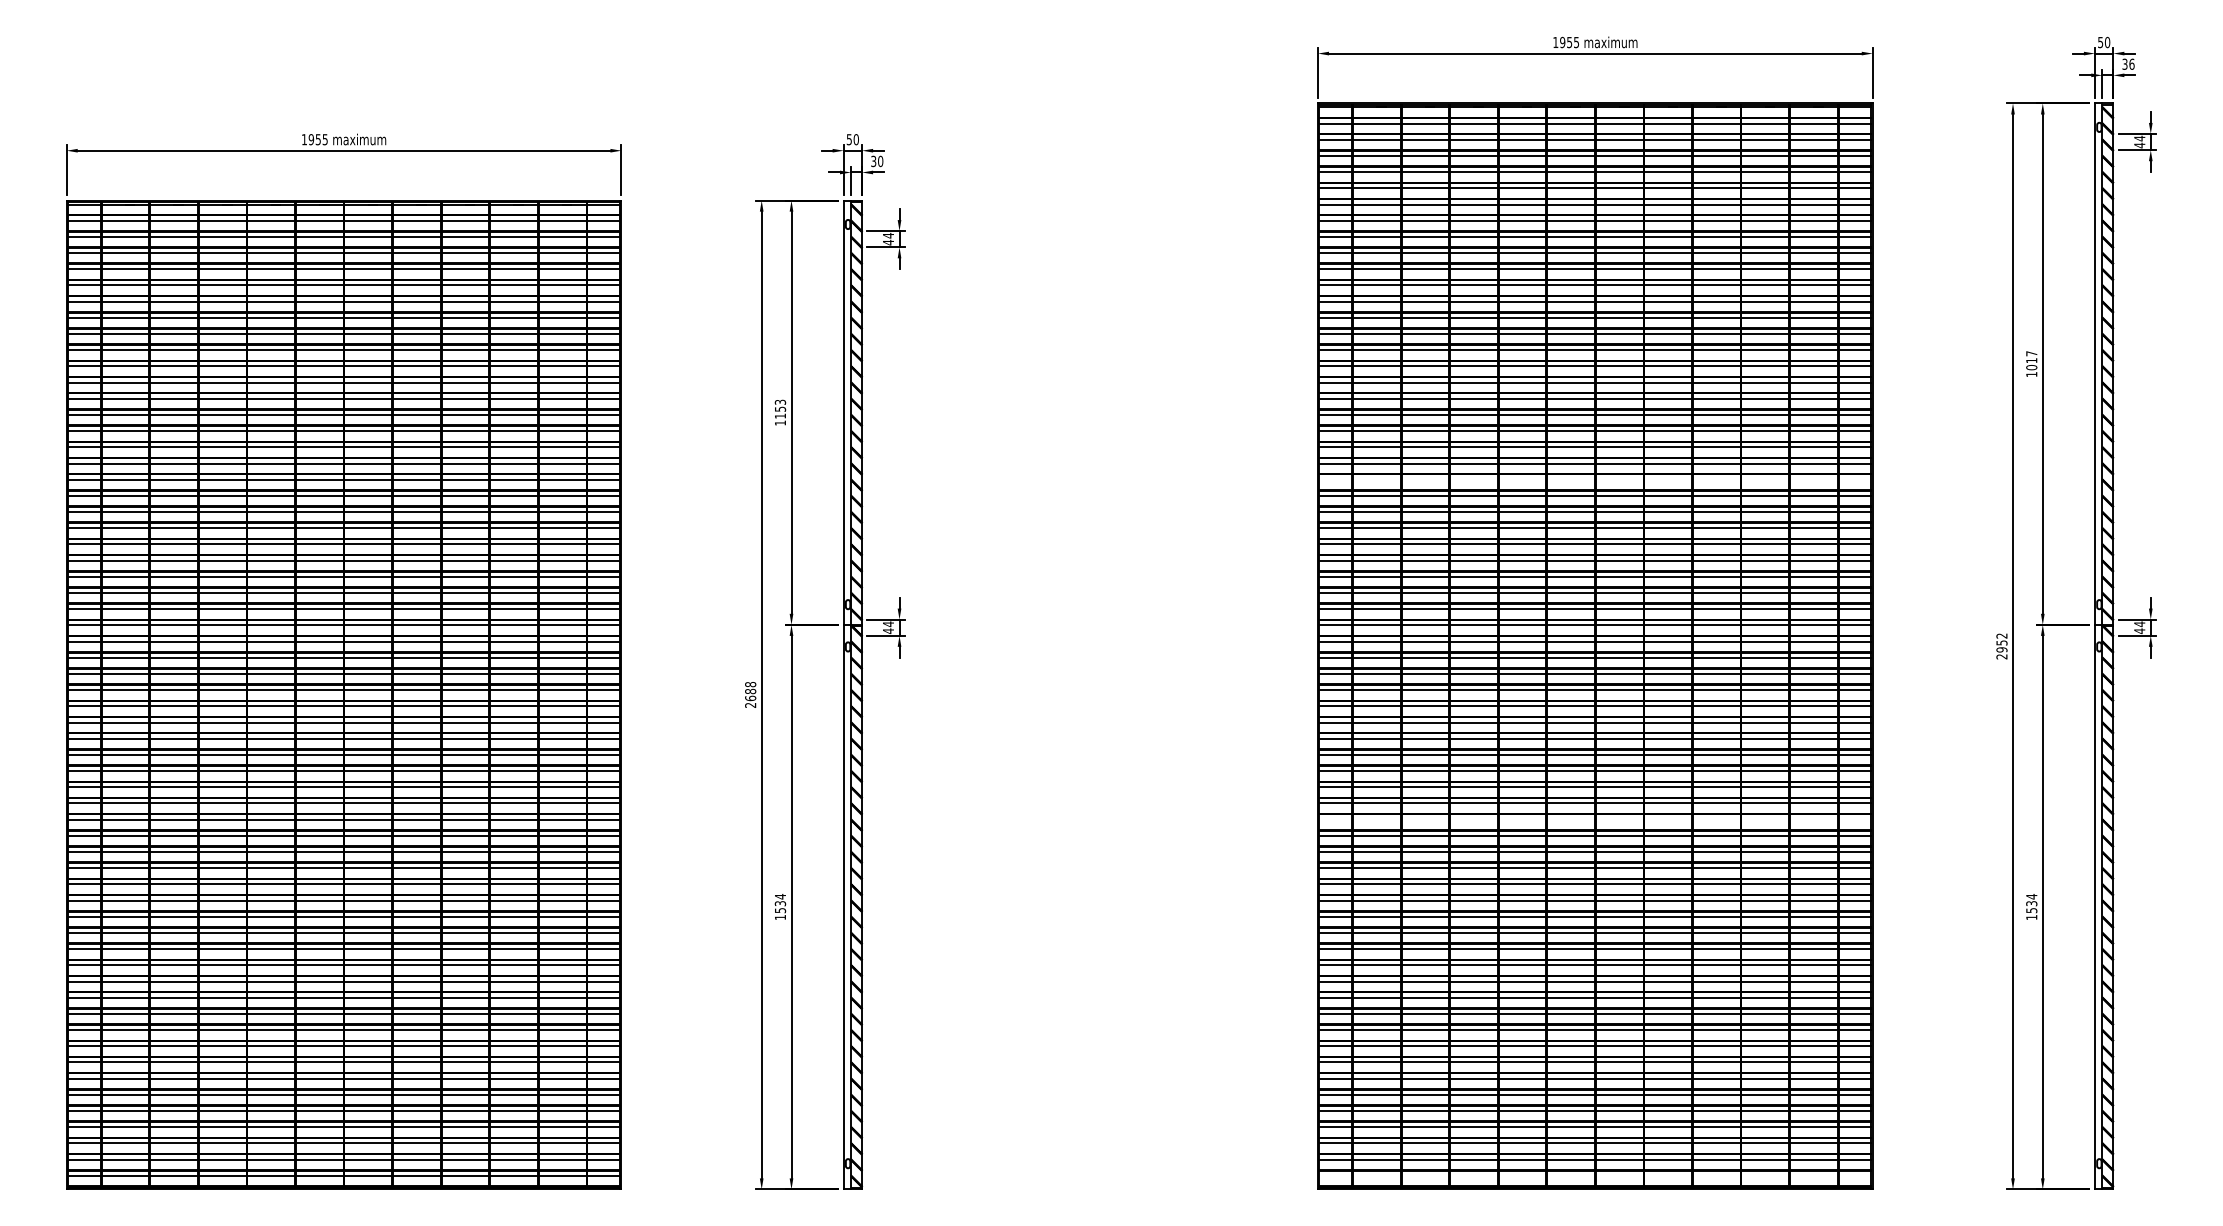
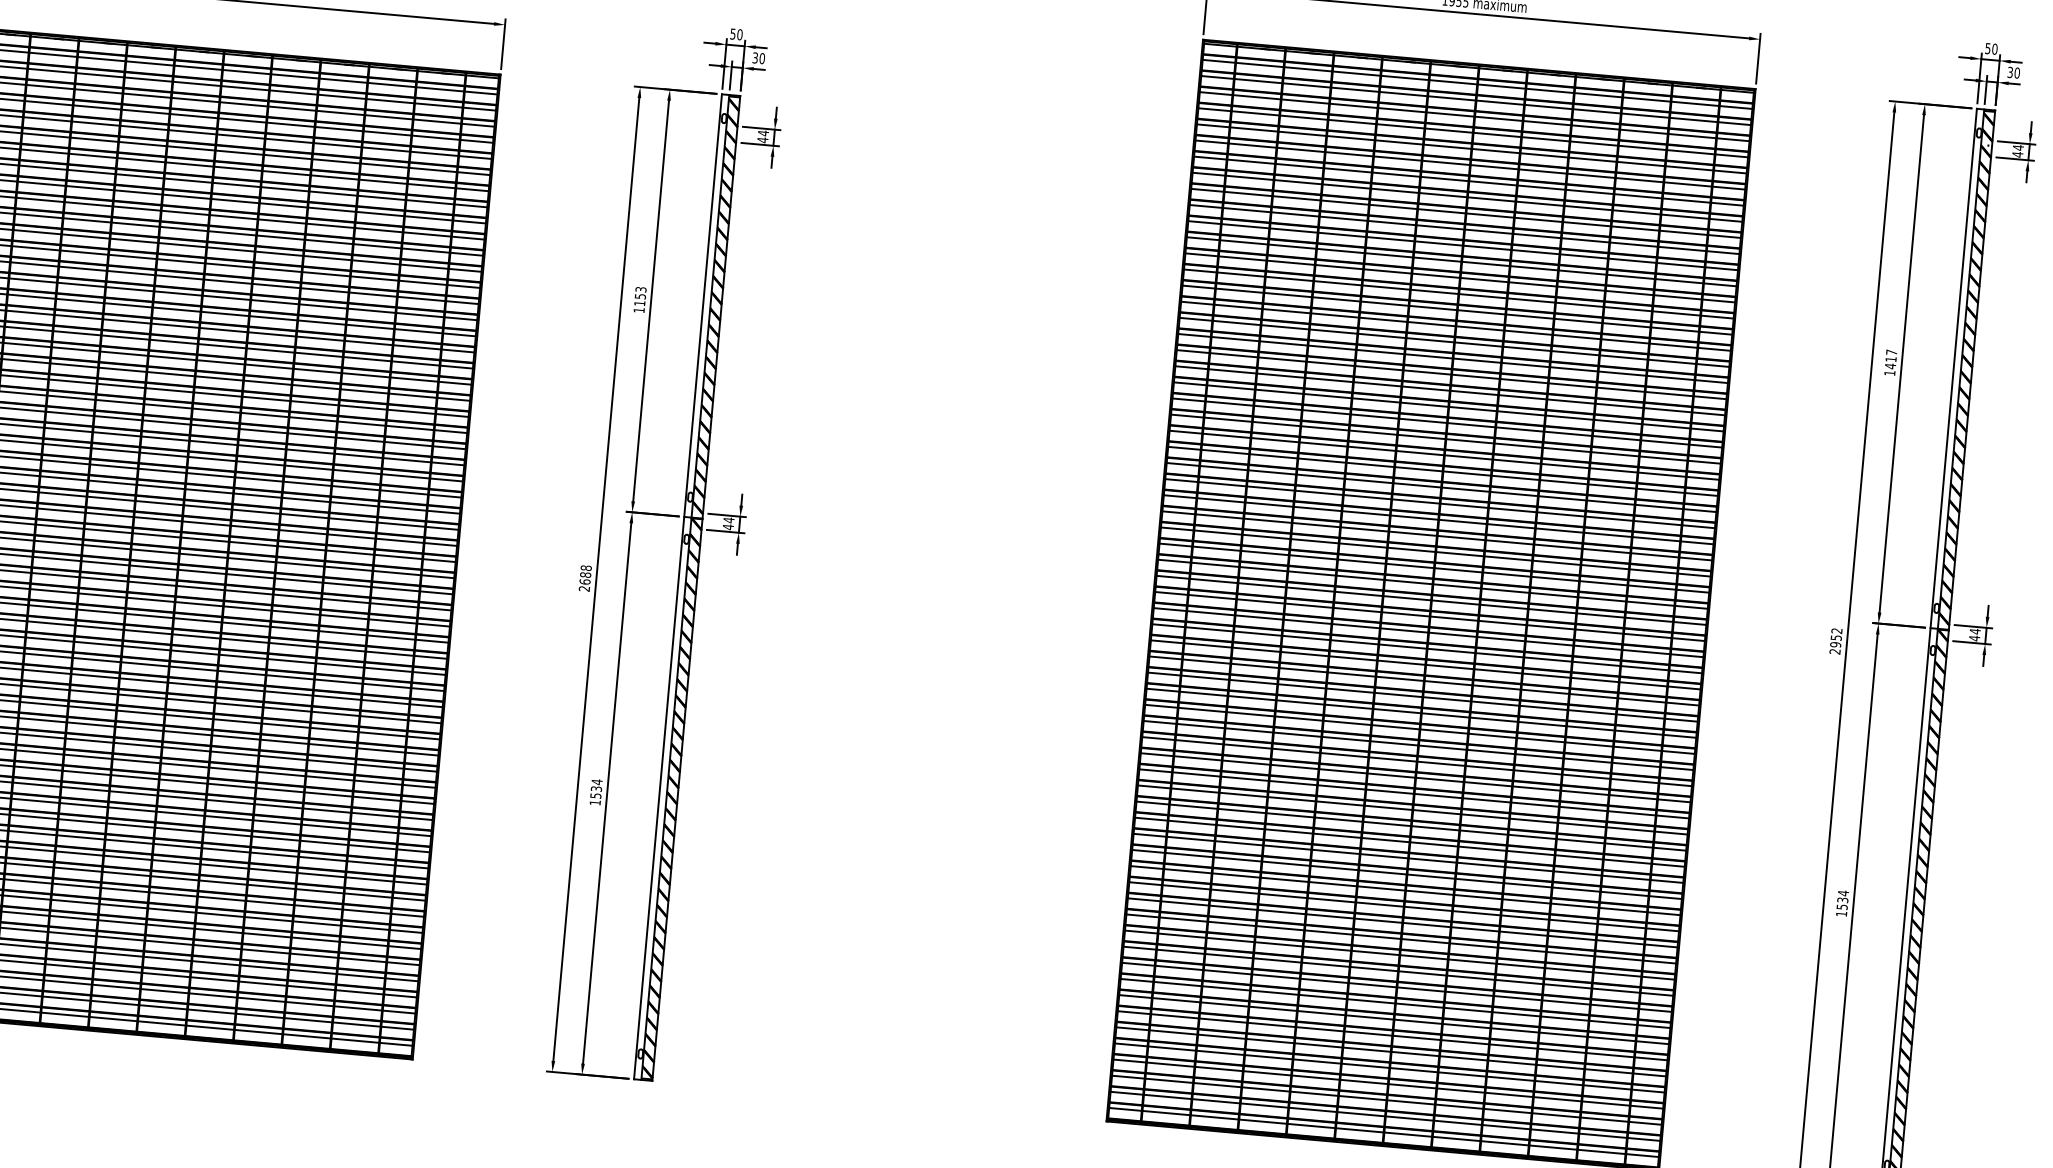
text: (2131, 63) -> (2016, 72), 36 -> 30
text: (2031, 367) -> (1890, 366), 1017 -> 1417
line: (1595, 479) -> (1446, 438), added
line: (1595, 819) -> (1415, 777), added
line: (1595, 1175) -> (1384, 1132), added

